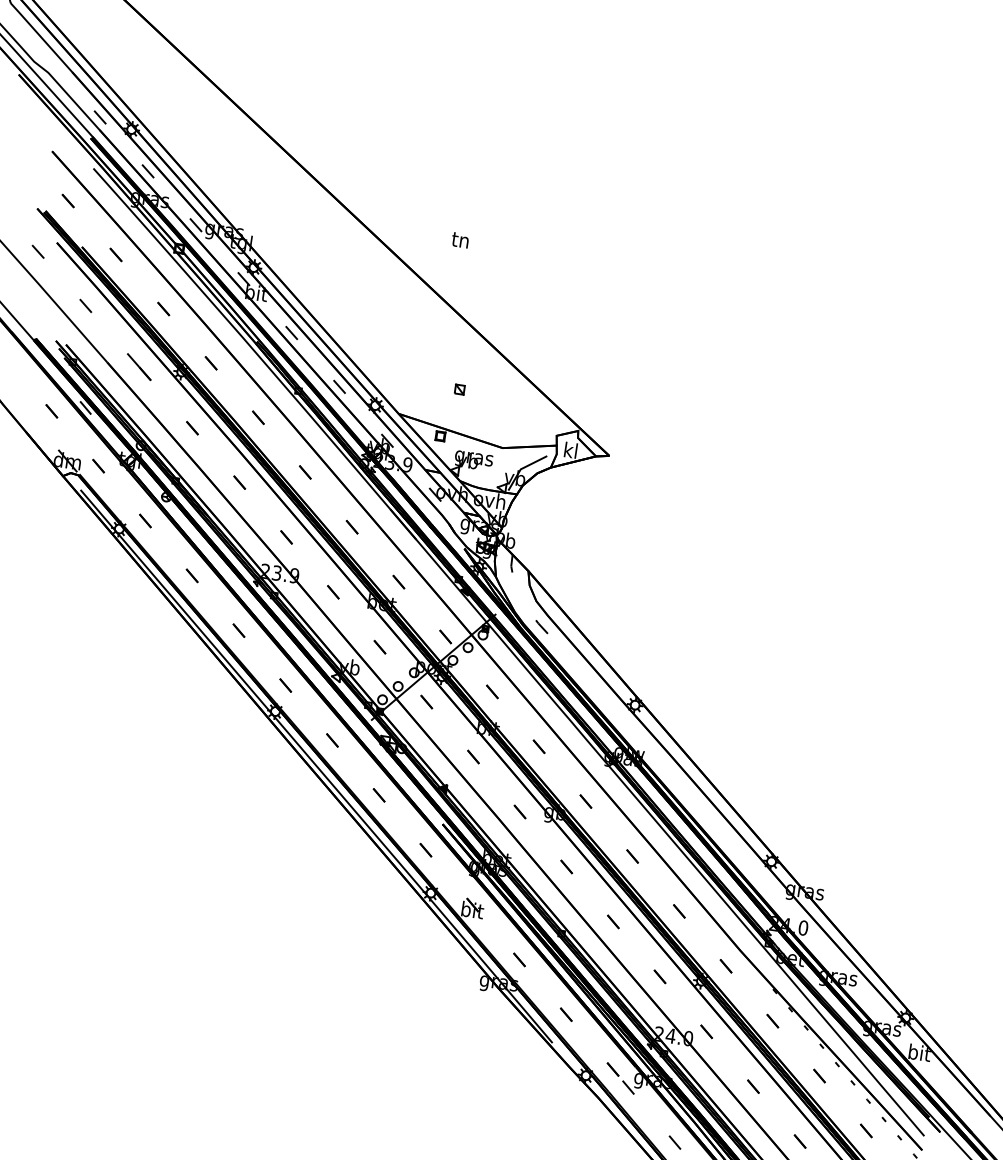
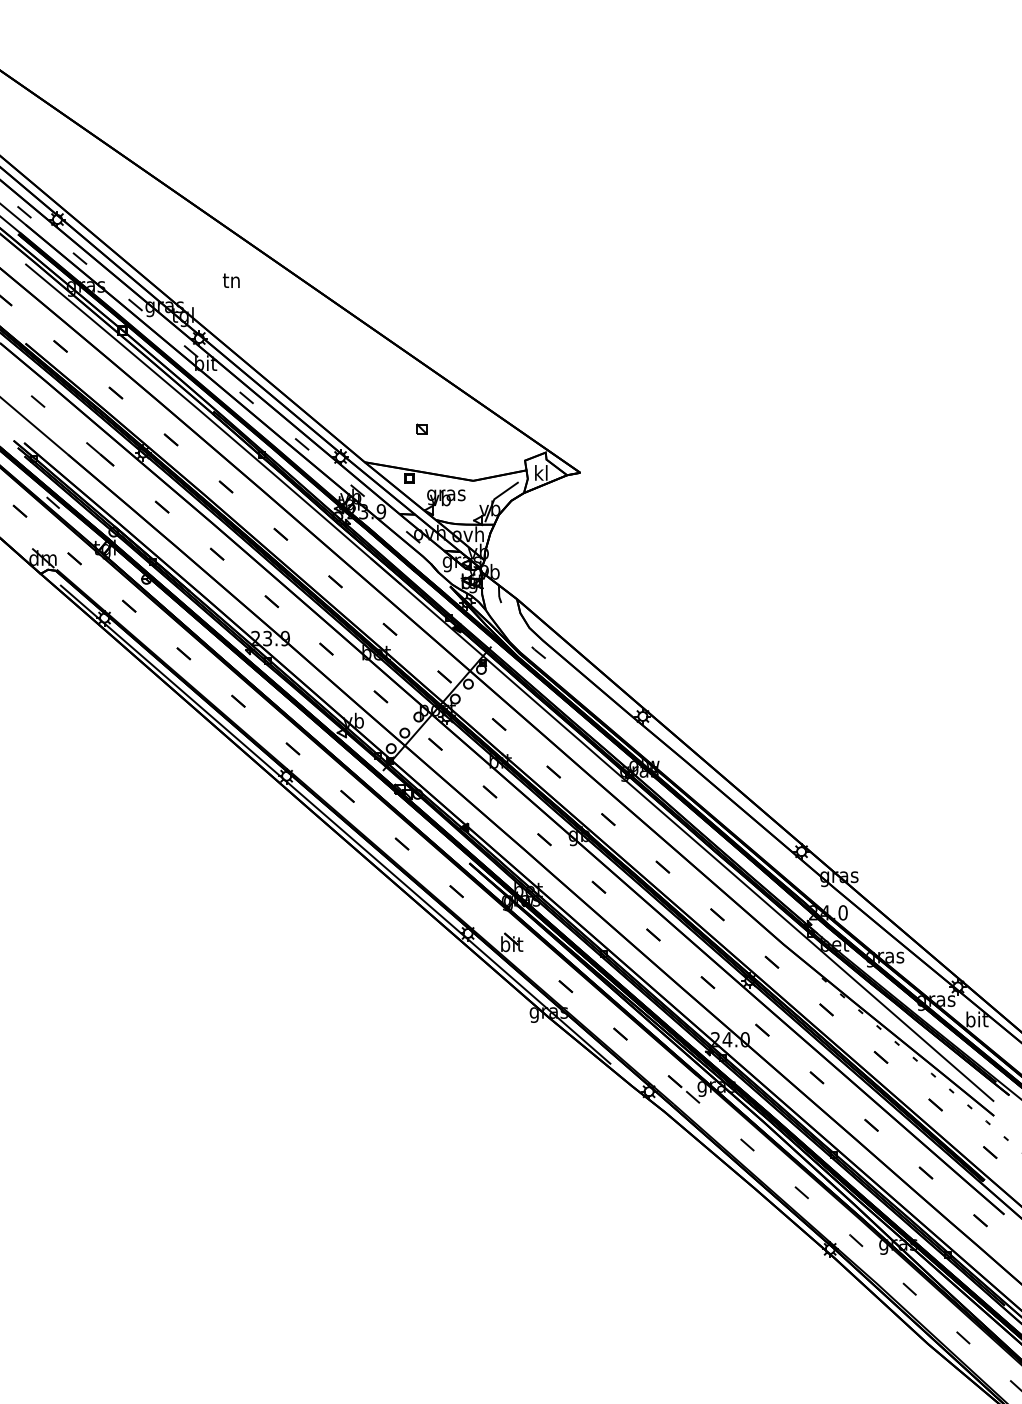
text: (459, 239) -> (230, 280), moved

